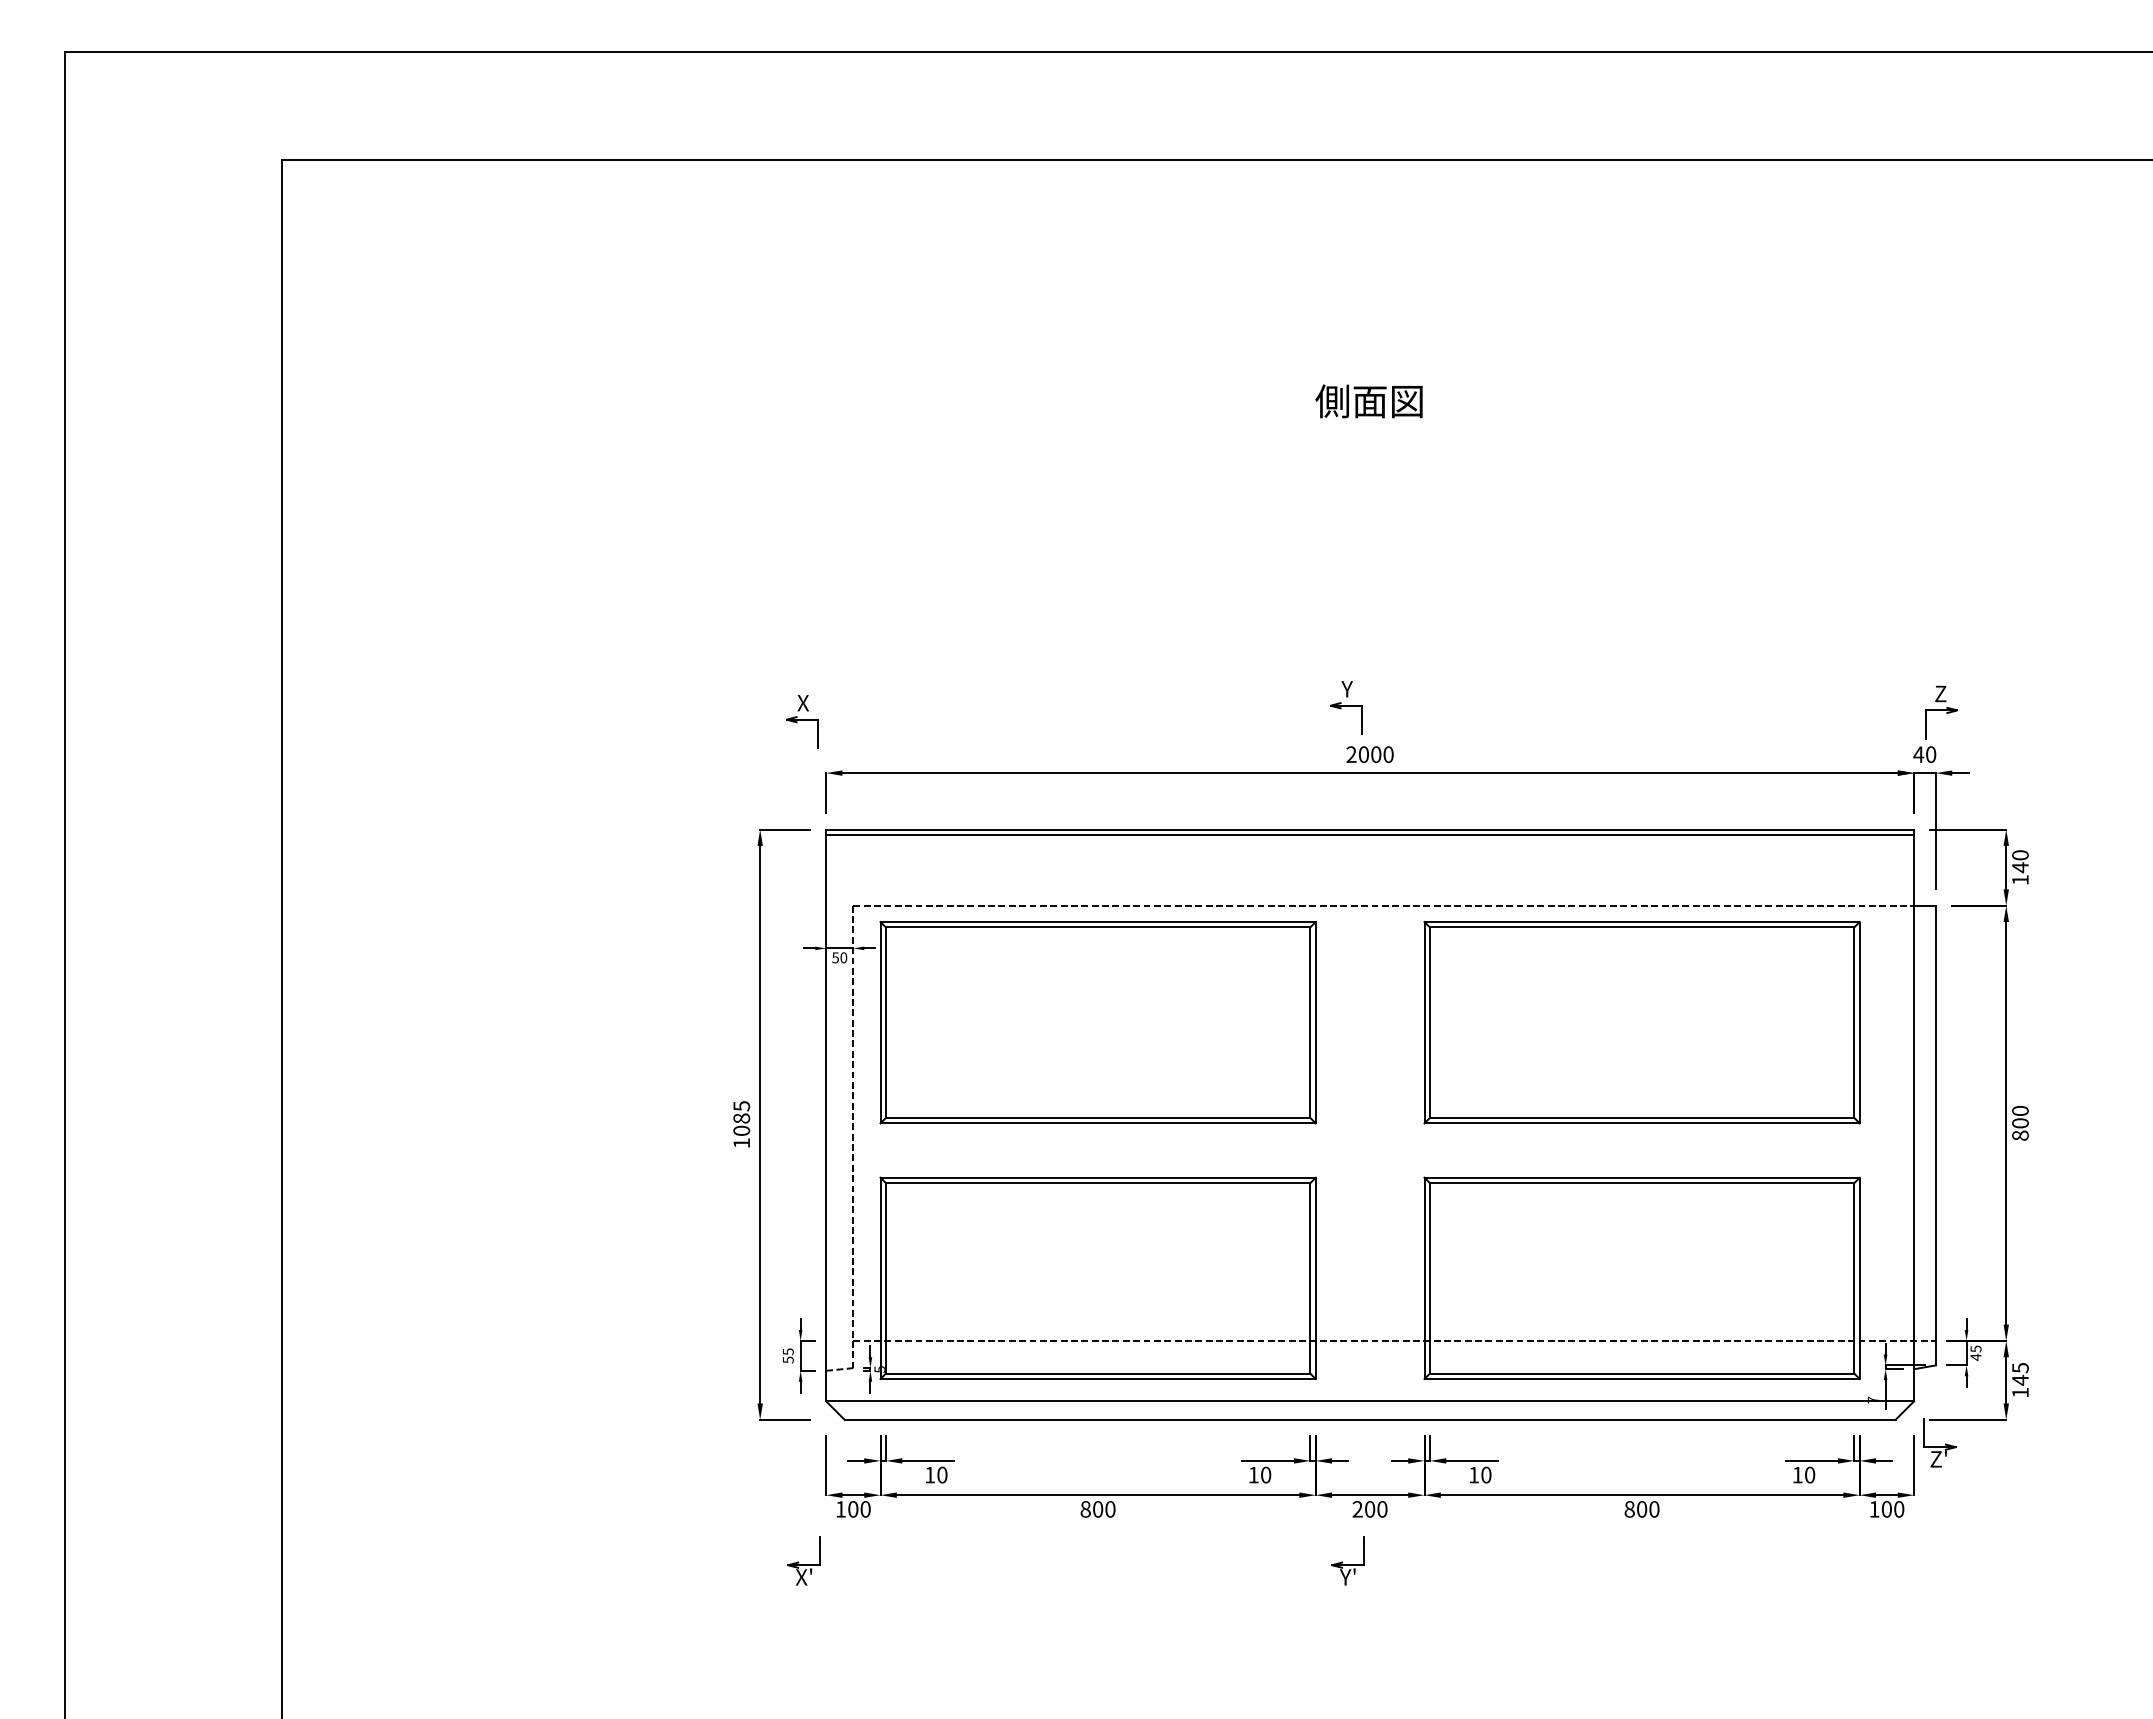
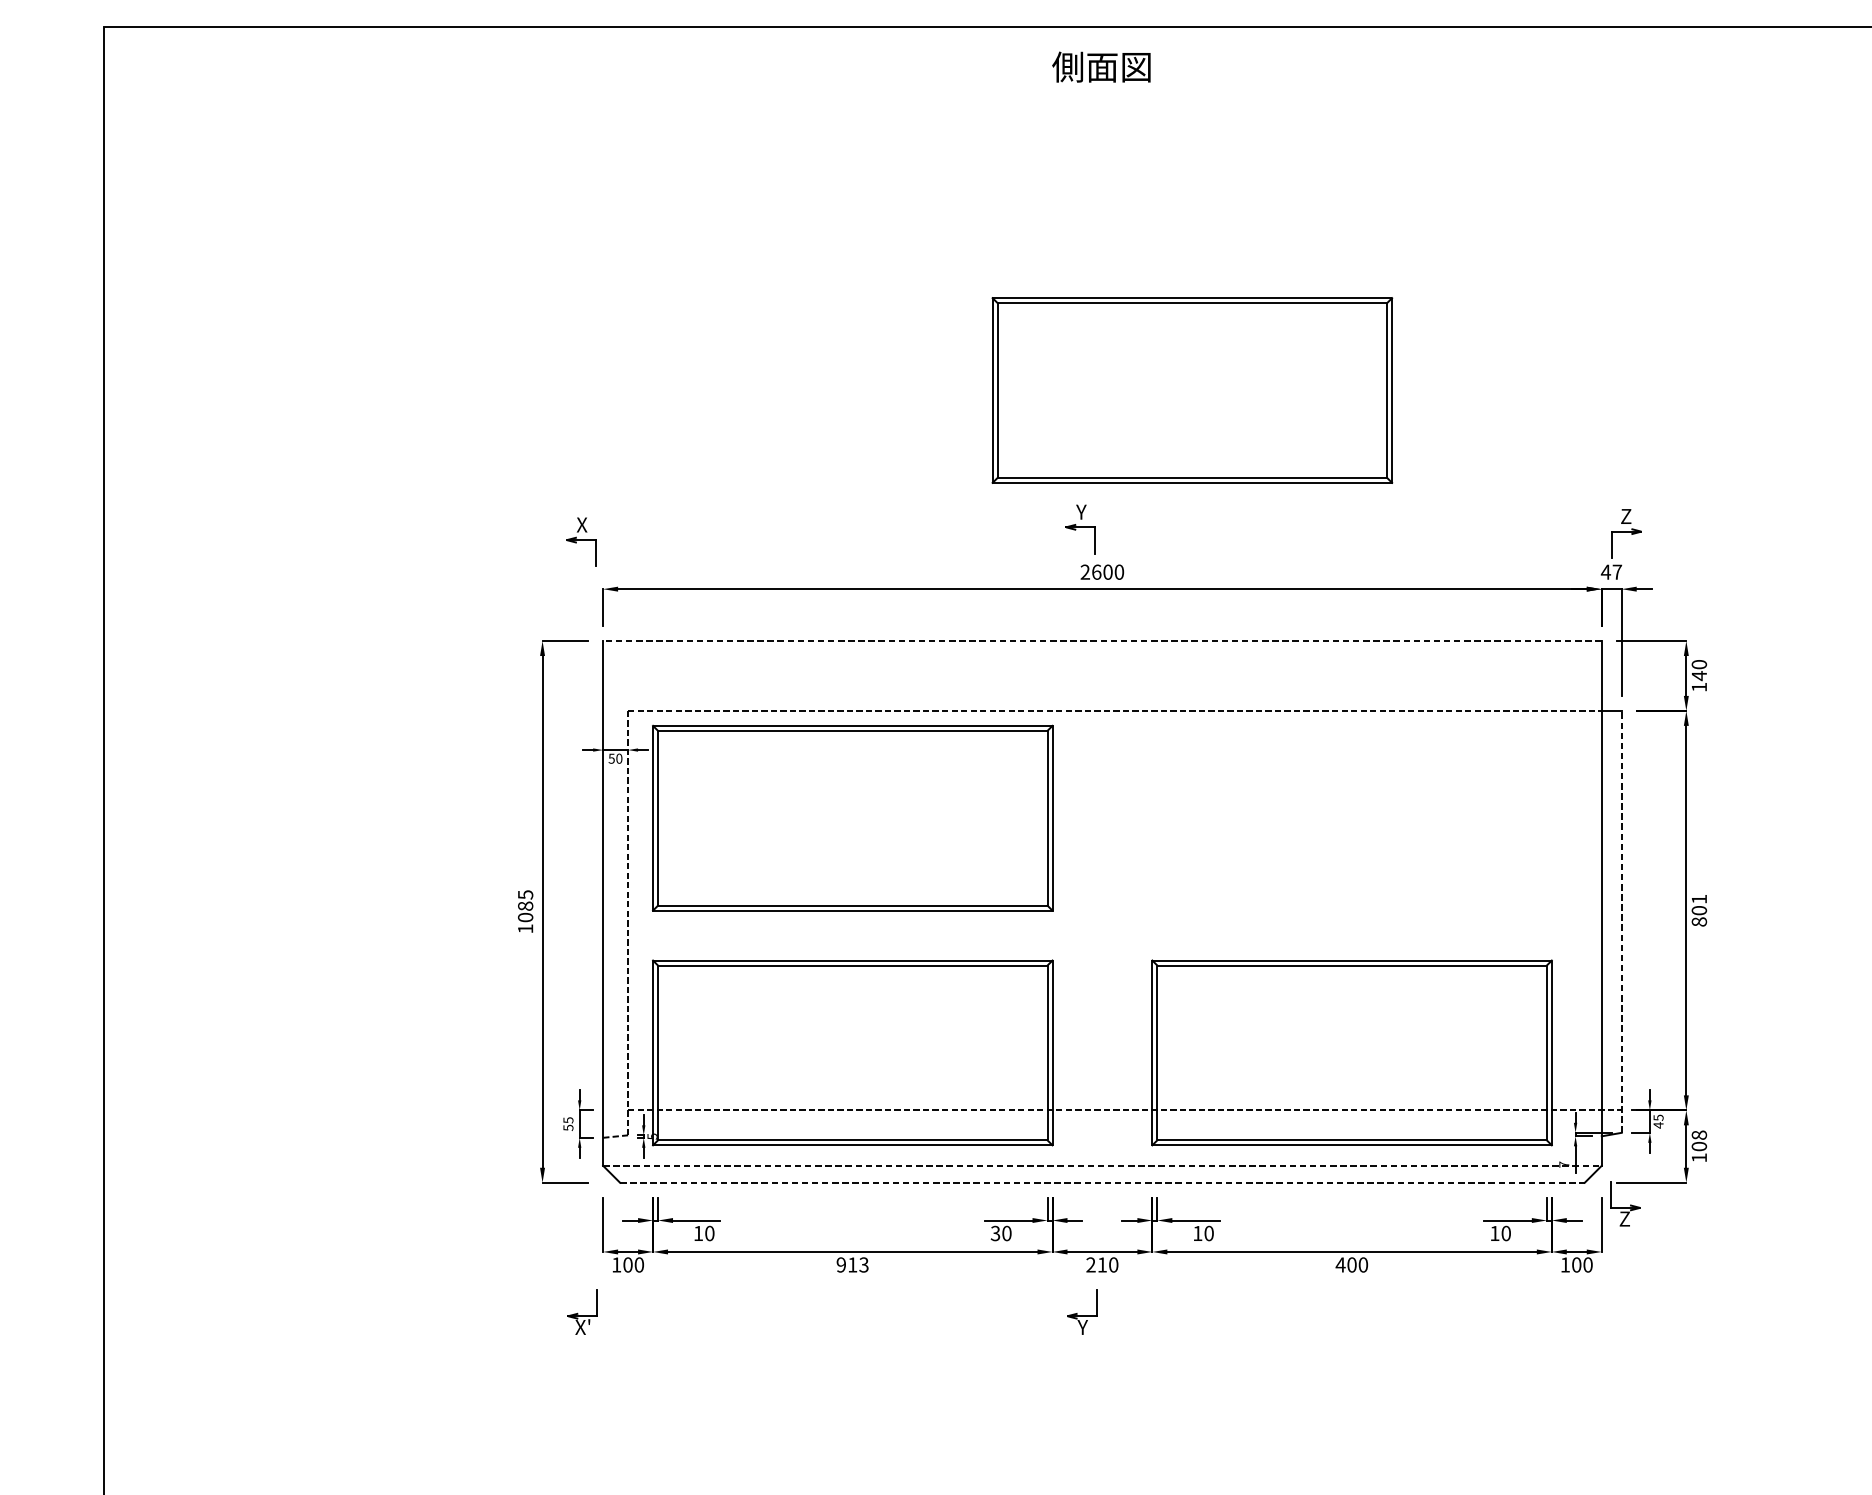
text: (1368, 401) -> (1100, 67), moved
text: (1364, 754) -> (1097, 572), 2000 -> 2600
text: (1931, 754) -> (1617, 572), 40 -> 47
line: (1370, 829) -> (1102, 640), solid -> dashed
line: (1370, 835) -> (1102, 646), removed
part: (1641, 1022) -> (1191, 390), moved
text: (2020, 1110) -> (1699, 898), 800 -> 801
line: (1935, 1135) -> (1621, 921), solid -> dashed
text: (2020, 1374) -> (1699, 1141), 145 -> 108
line: (1370, 1401) -> (1102, 1165), solid -> dashed
line: (1370, 1419) -> (1102, 1182), solid -> dashed
text: (1938, 1458) -> (1624, 1218), Z' -> Z
text: (1253, 1474) -> (995, 1232), 10 -> 30
text: (1097, 1509) -> (852, 1265), 800 -> 913
text: (1370, 1509) -> (1102, 1265), 200 -> 210
text: (1629, 1509) -> (1340, 1265), 800 -> 400
text: (1347, 1576) -> (1081, 1326), Y' -> Y

